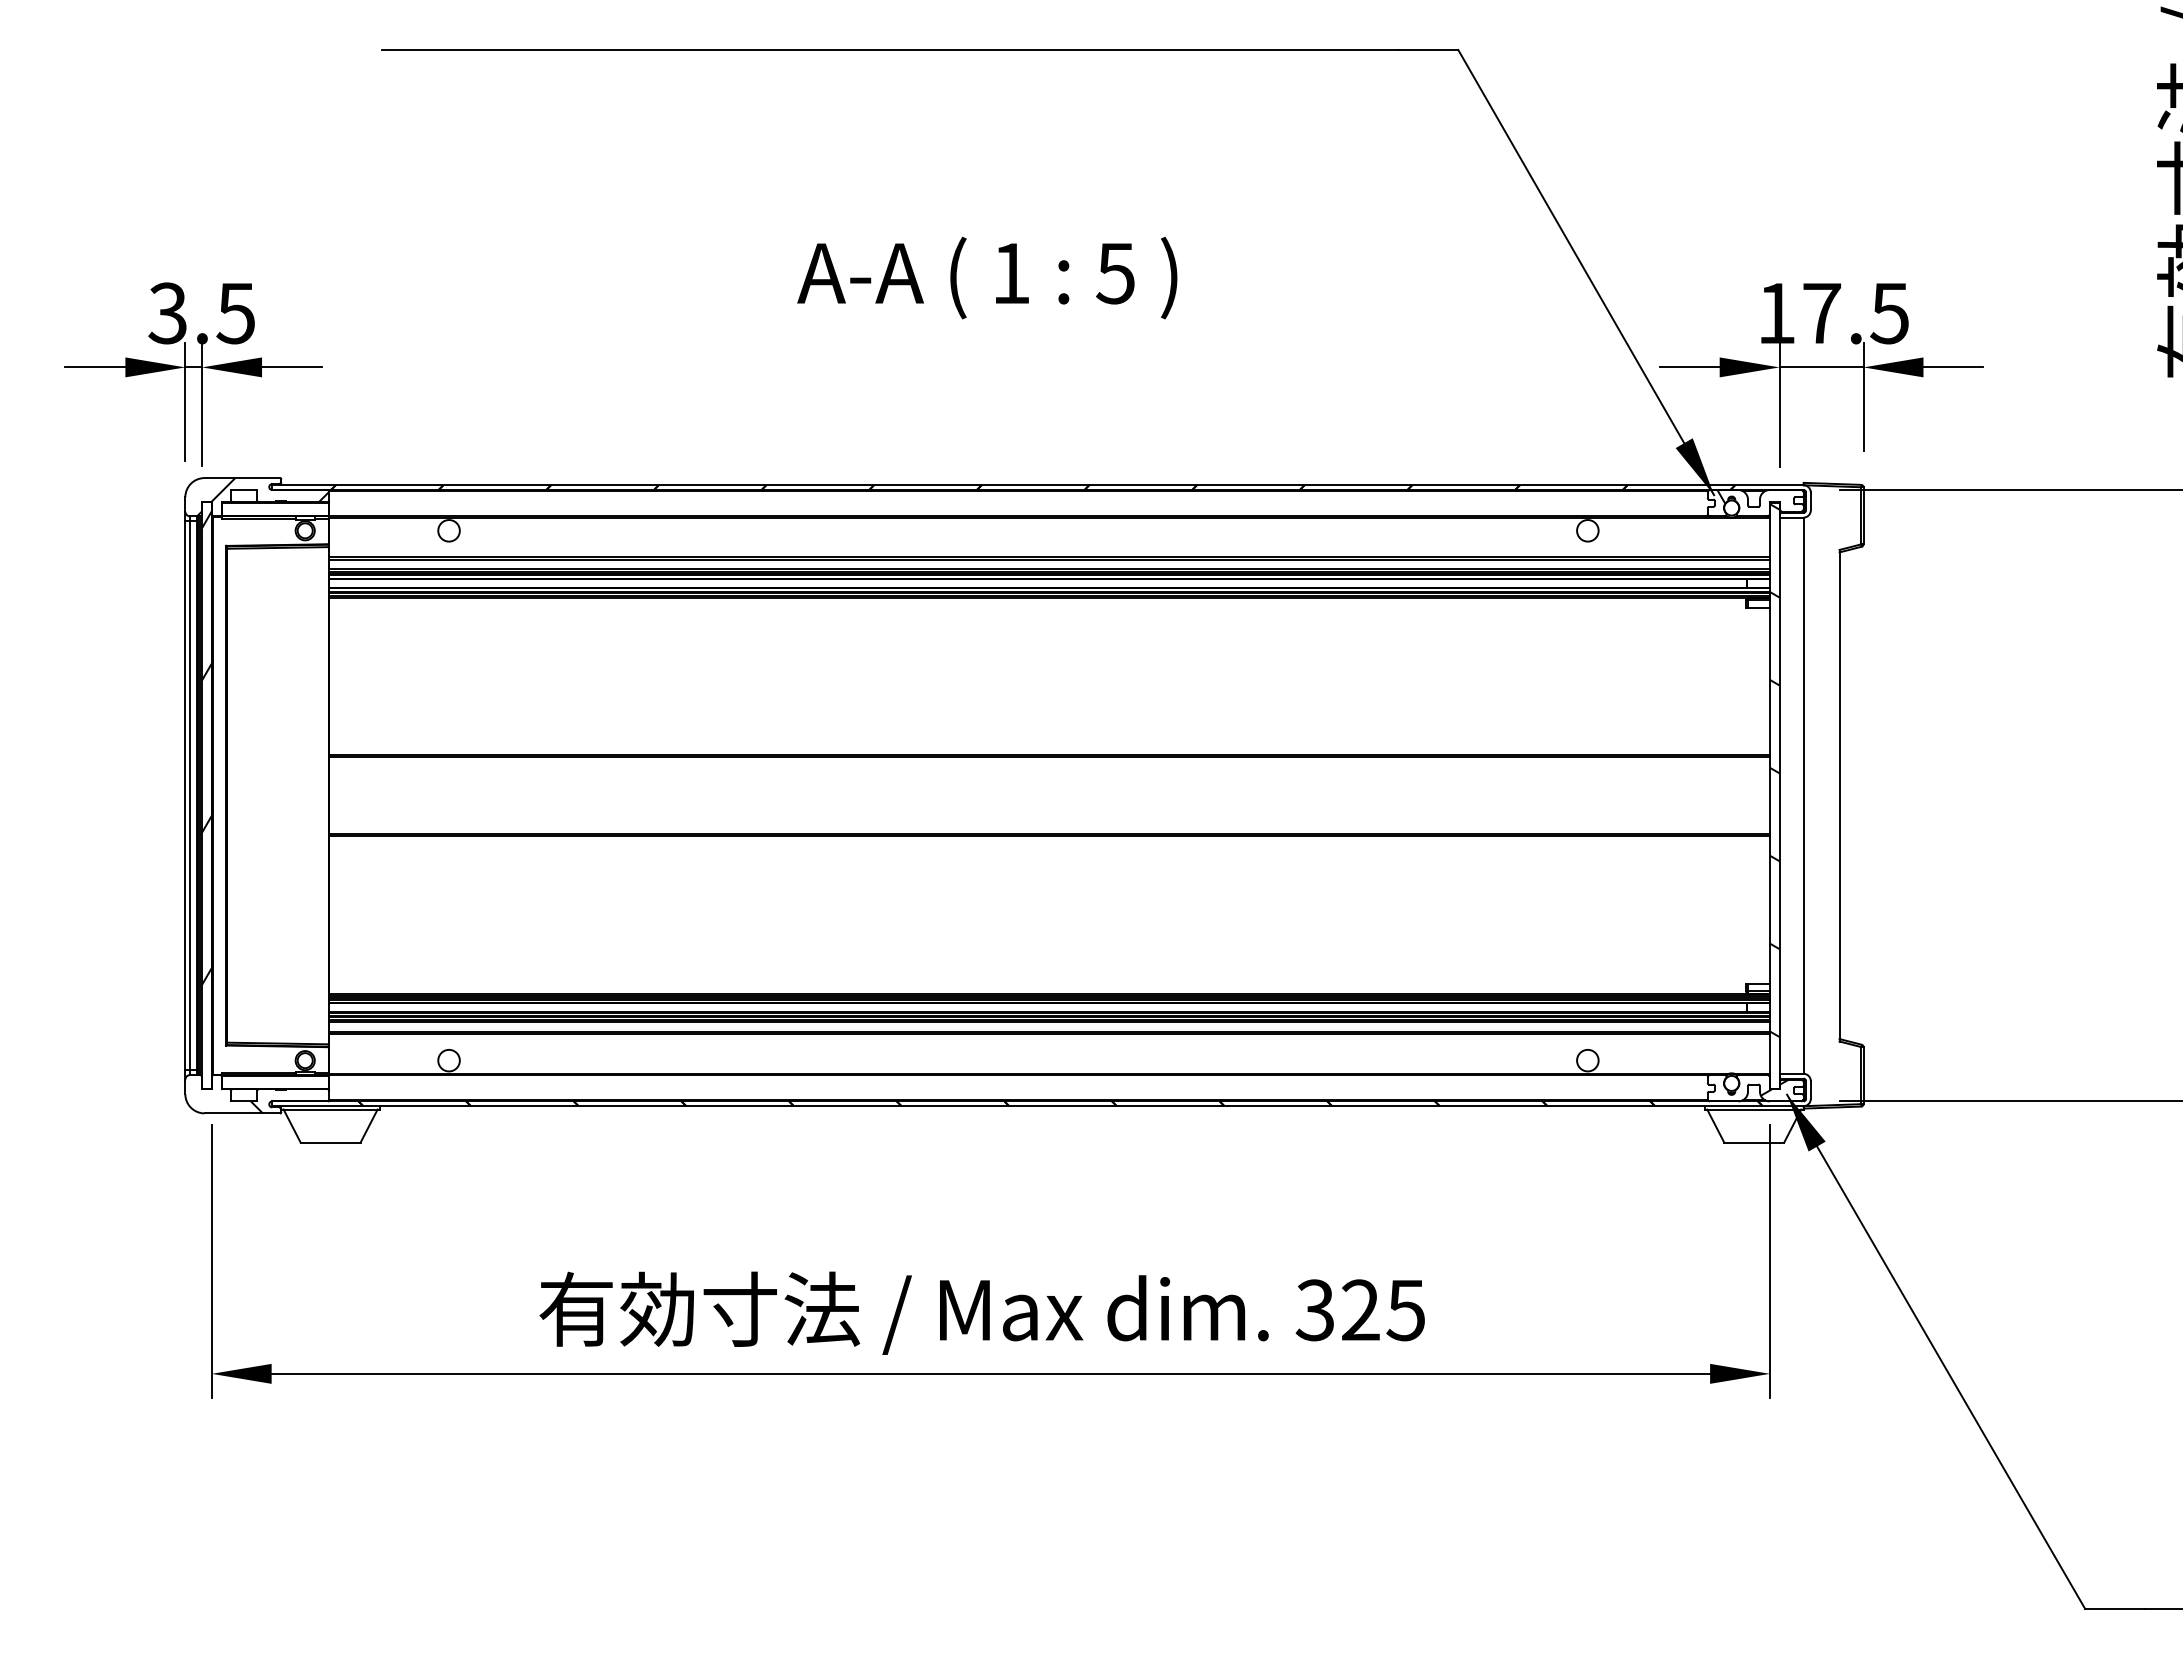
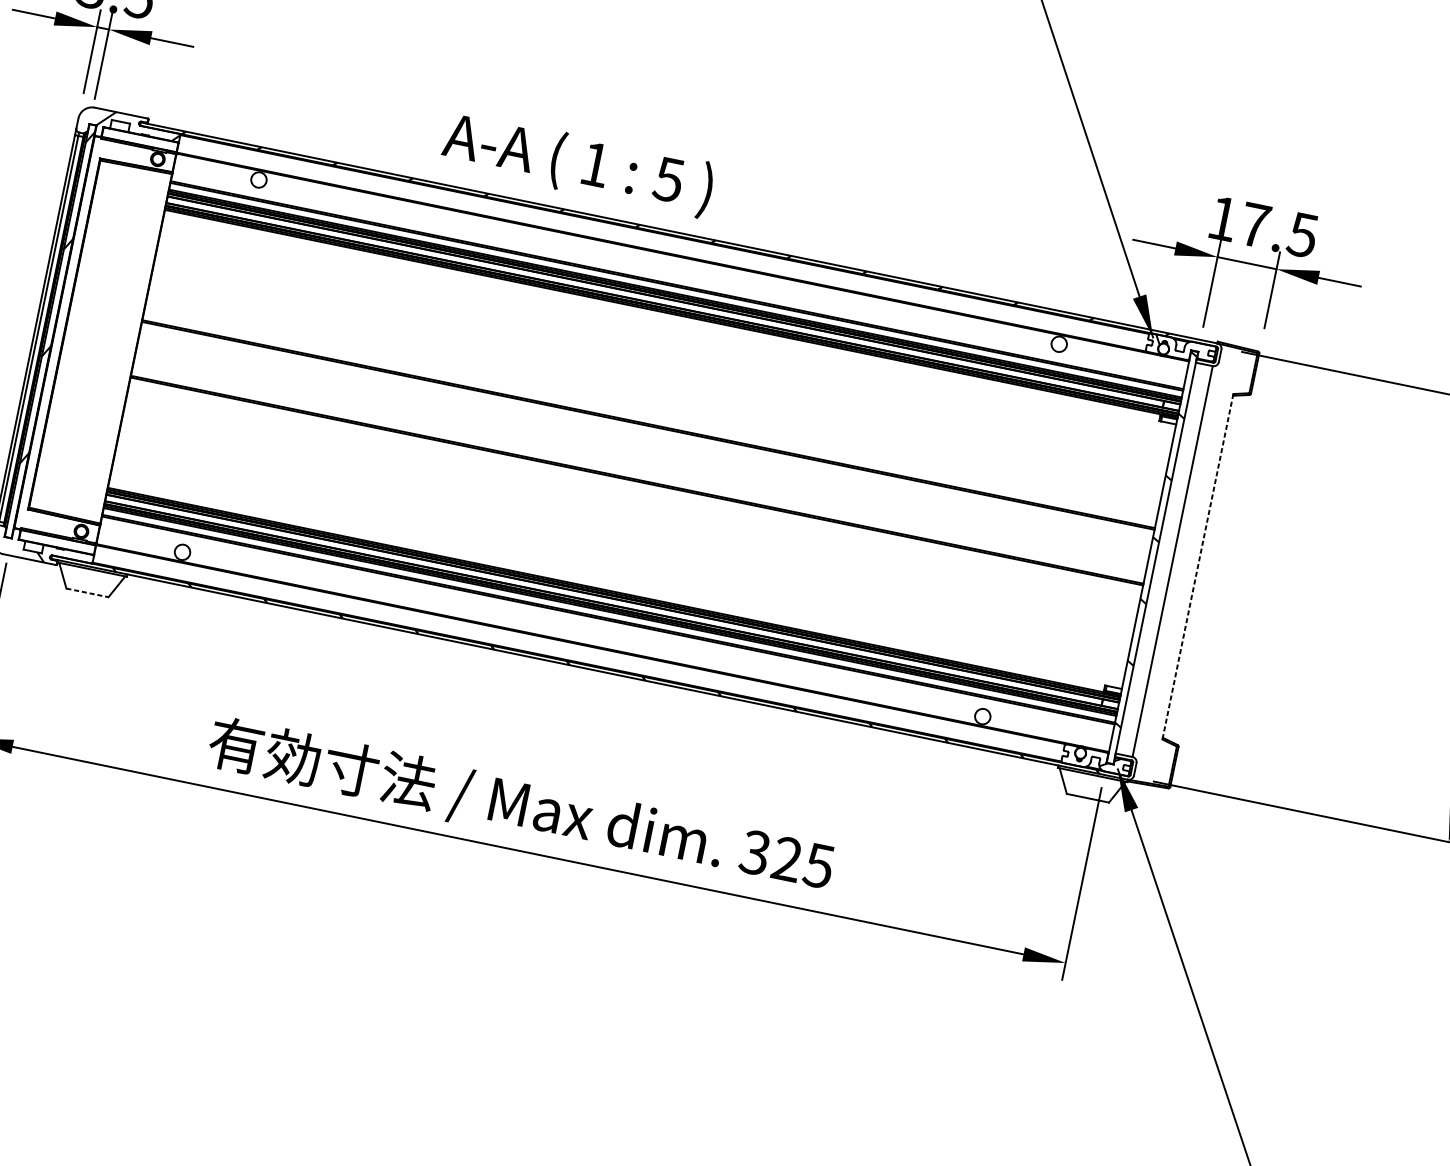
text: (987, 277) -> (578, 164), moved
line: (1839, 795) -> (1197, 566), solid -> dashed
line: (330, 1142) -> (87, 592), solid -> dashed

